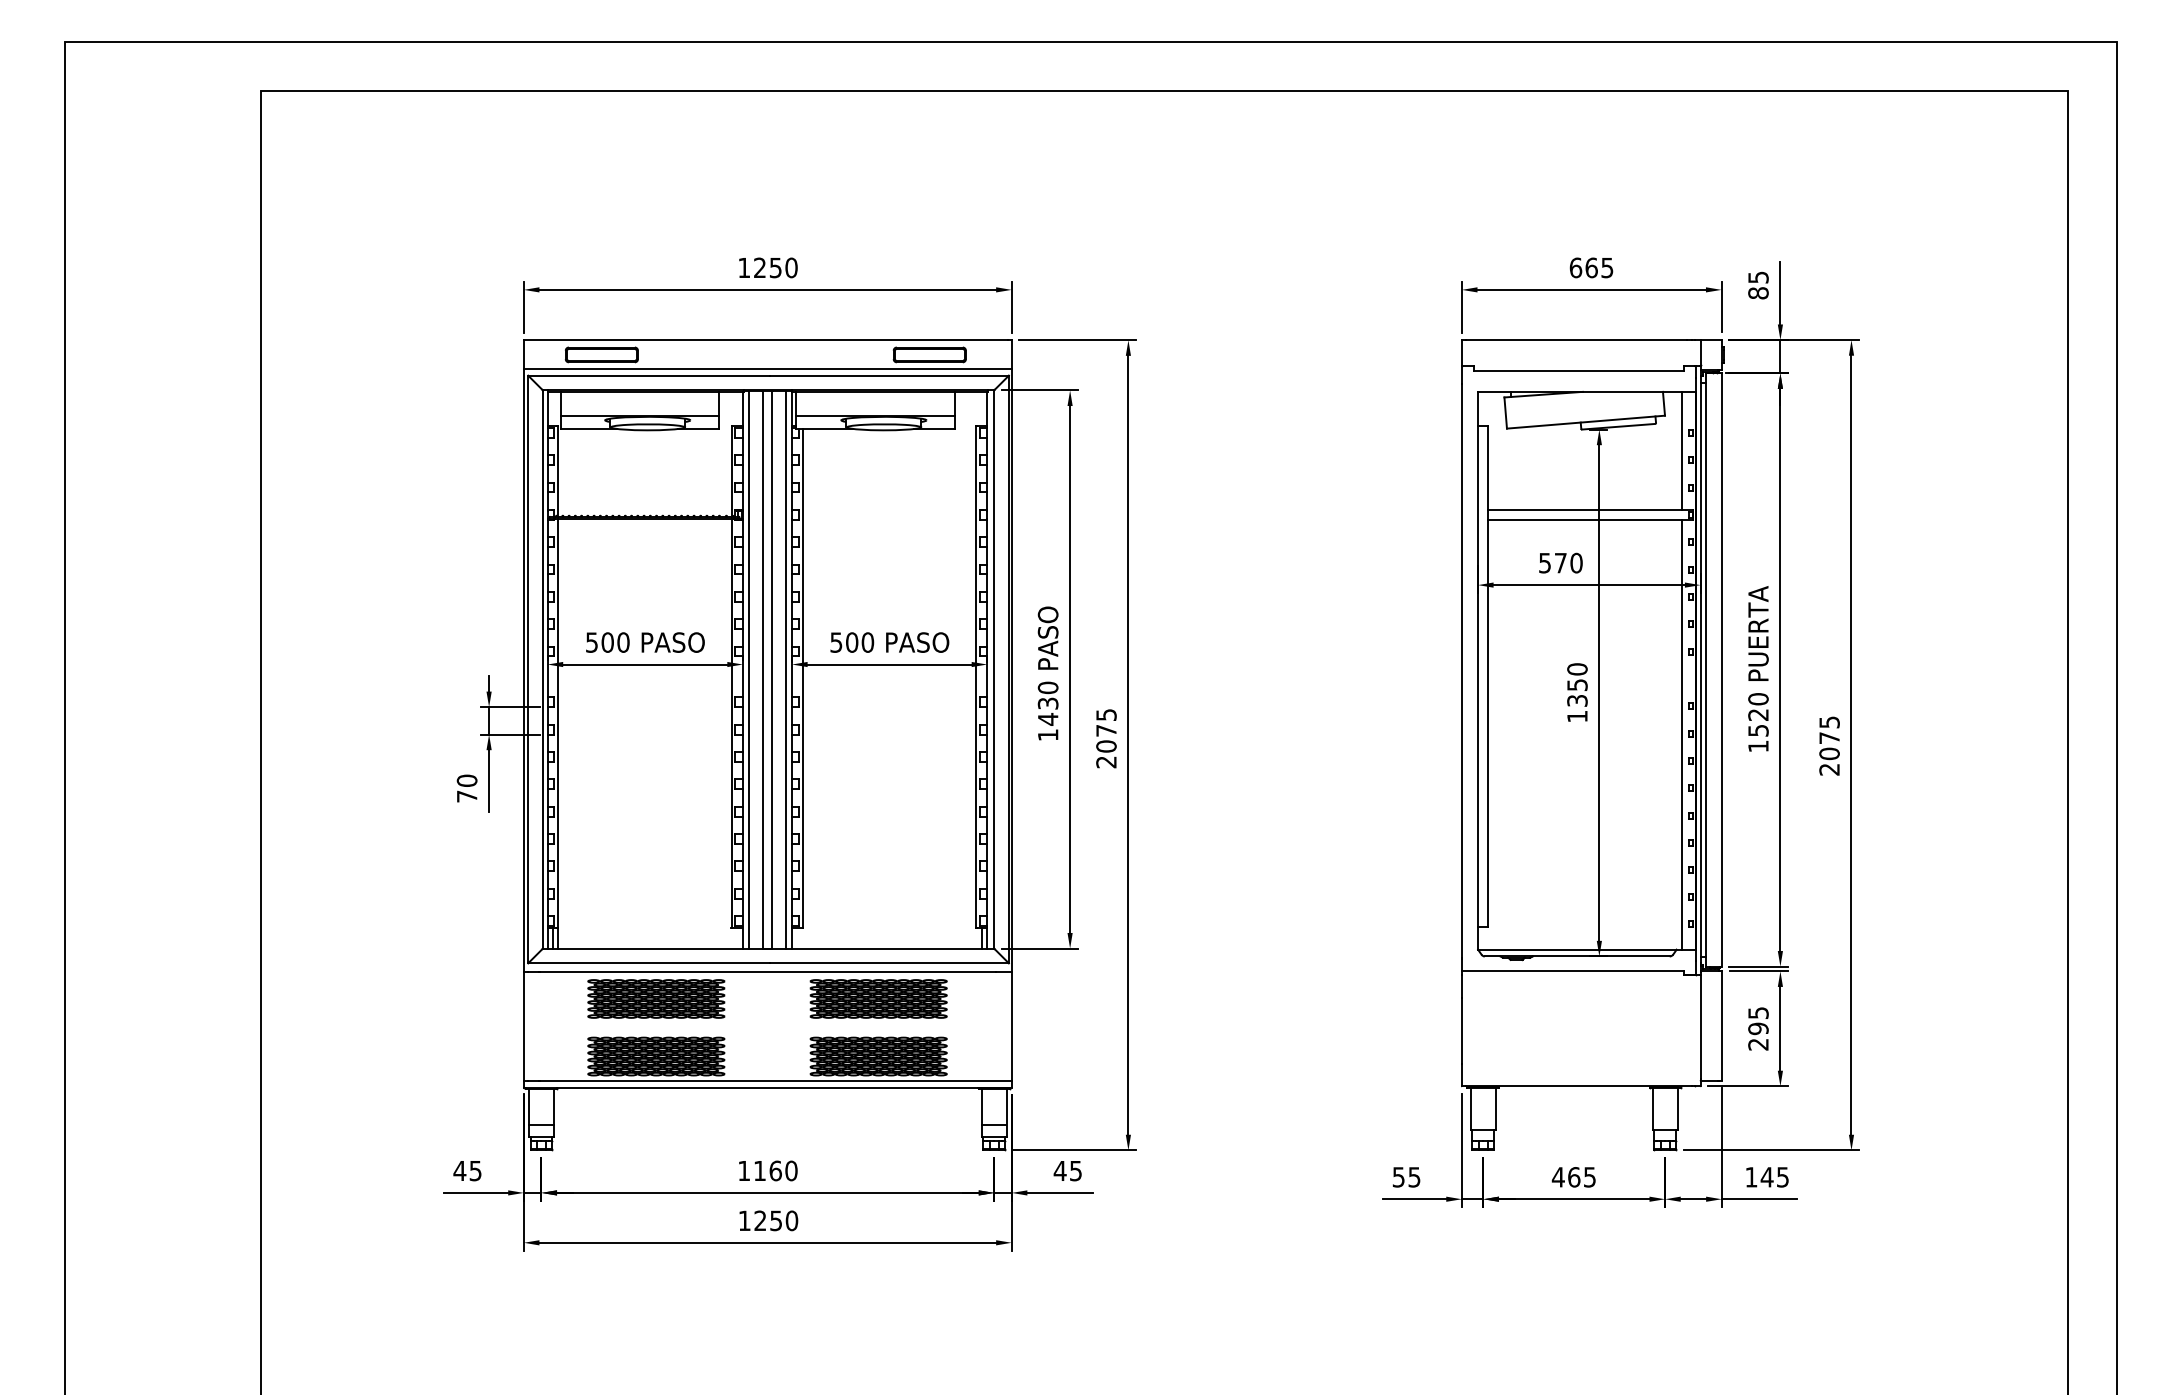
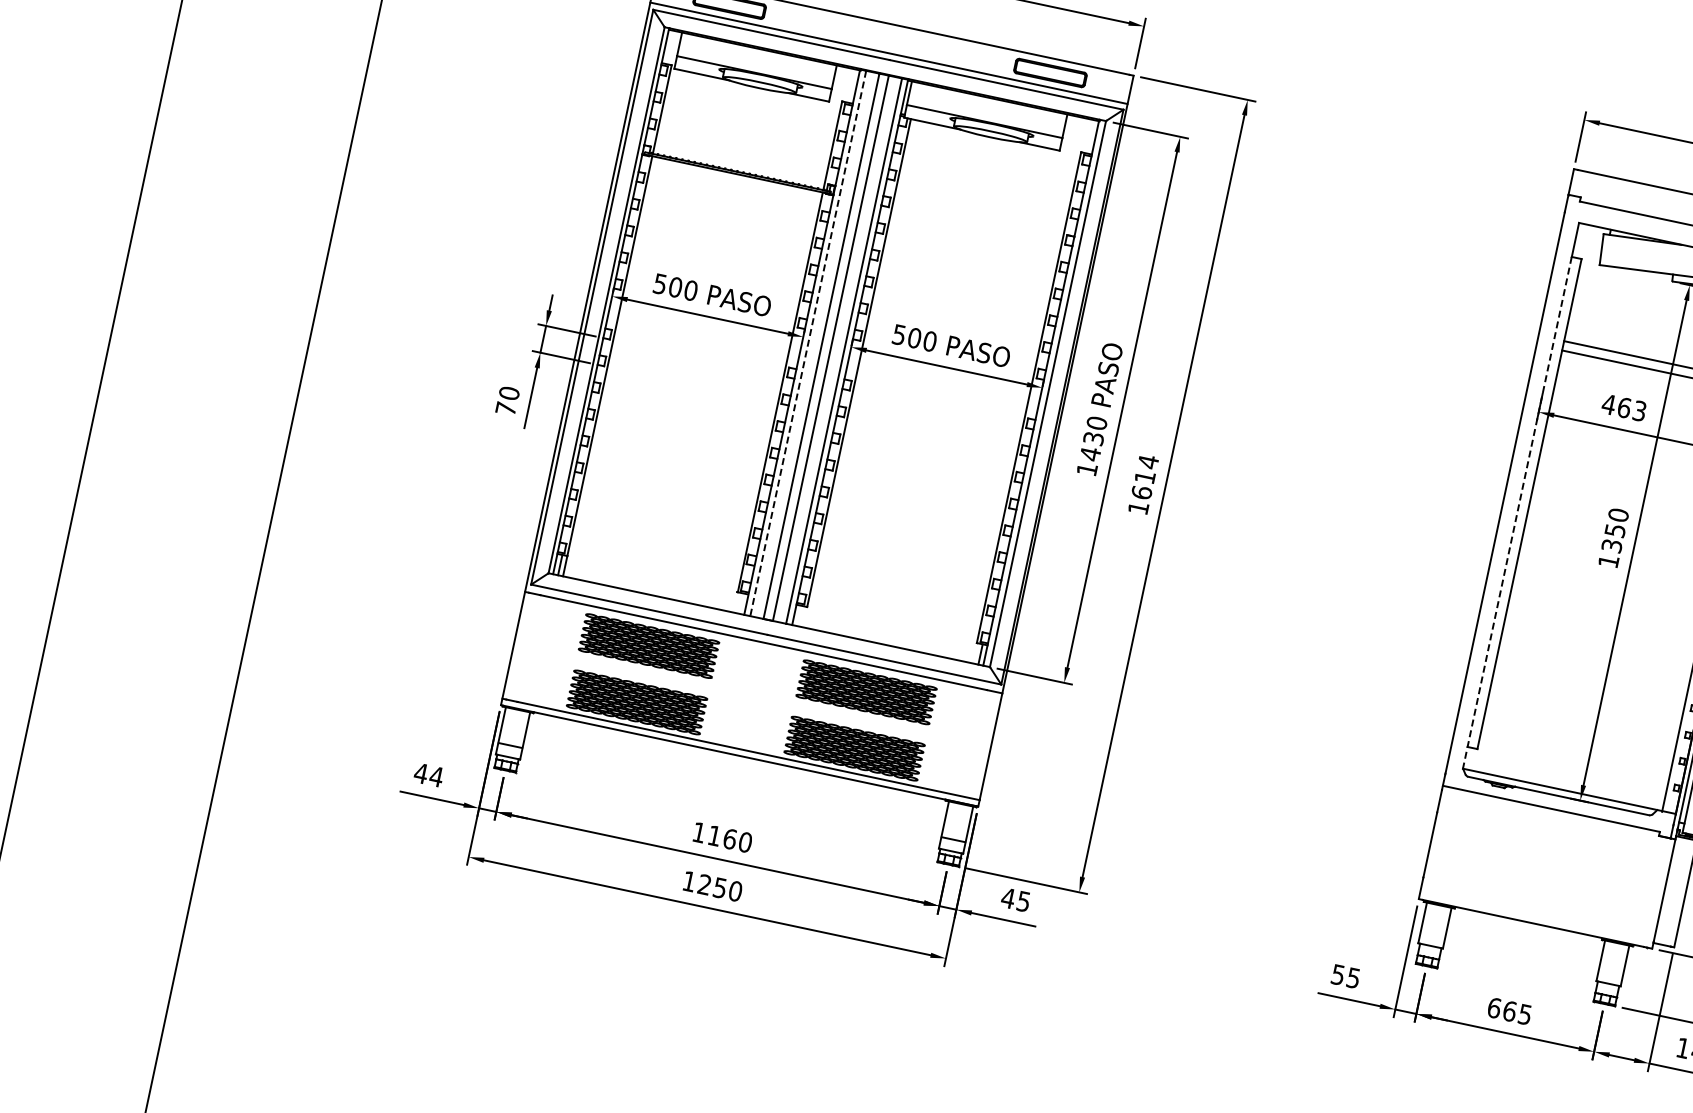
text: (1560, 562) -> (1624, 407), 570 -> 463
line: (749, 669) -> (808, 343), solid -> dashed
line: (1477, 688) -> (1516, 513), solid -> dashed
text: (1106, 738) -> (1143, 484), 2075 -> 1614
text: (475, 1171) -> (436, 777), 45 -> 44
text: (1557, 1177) -> (1493, 1008), 465 -> 665

